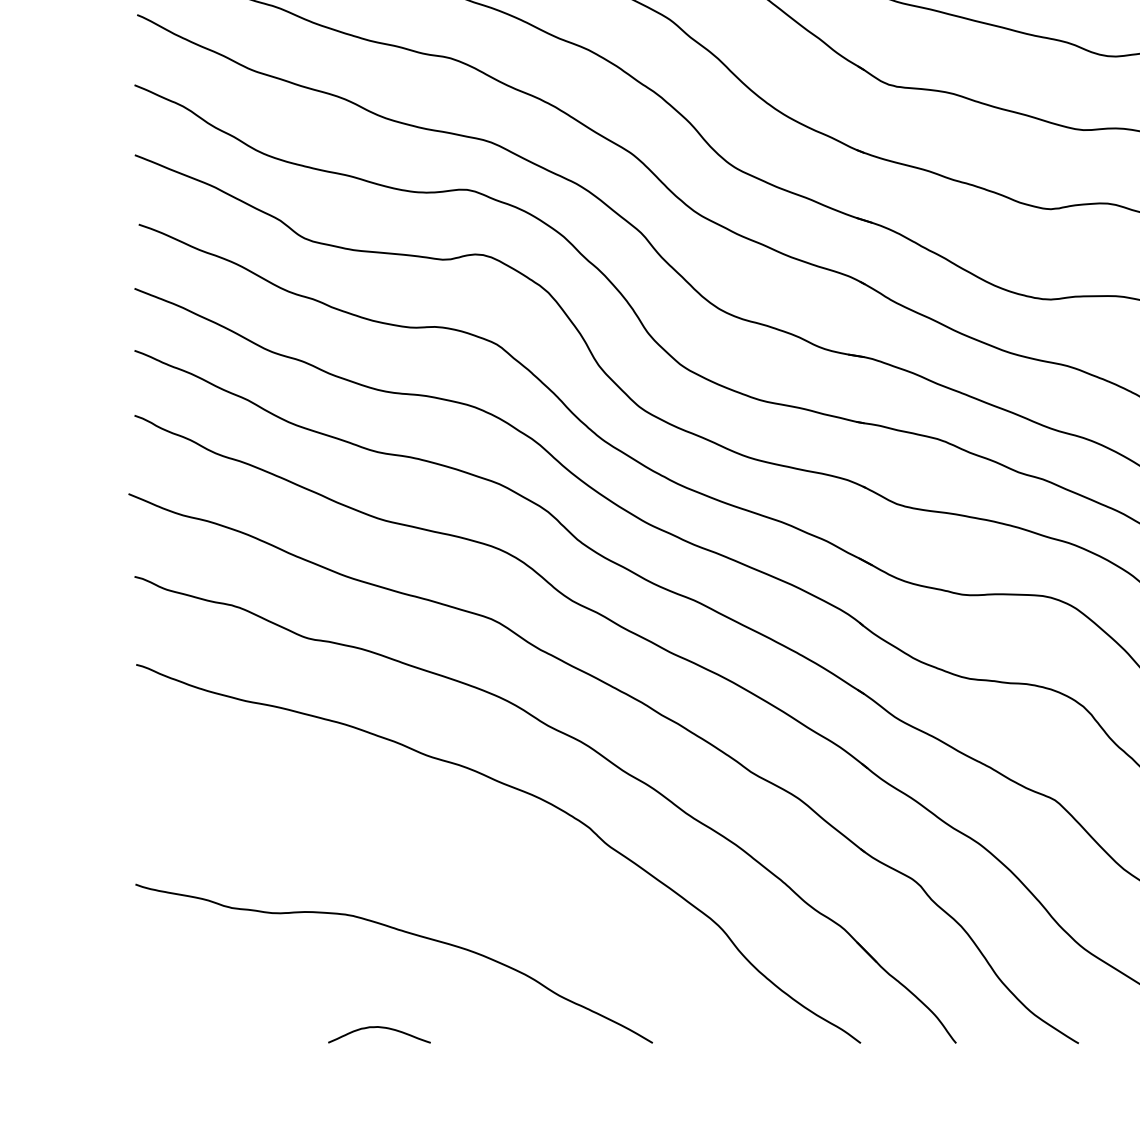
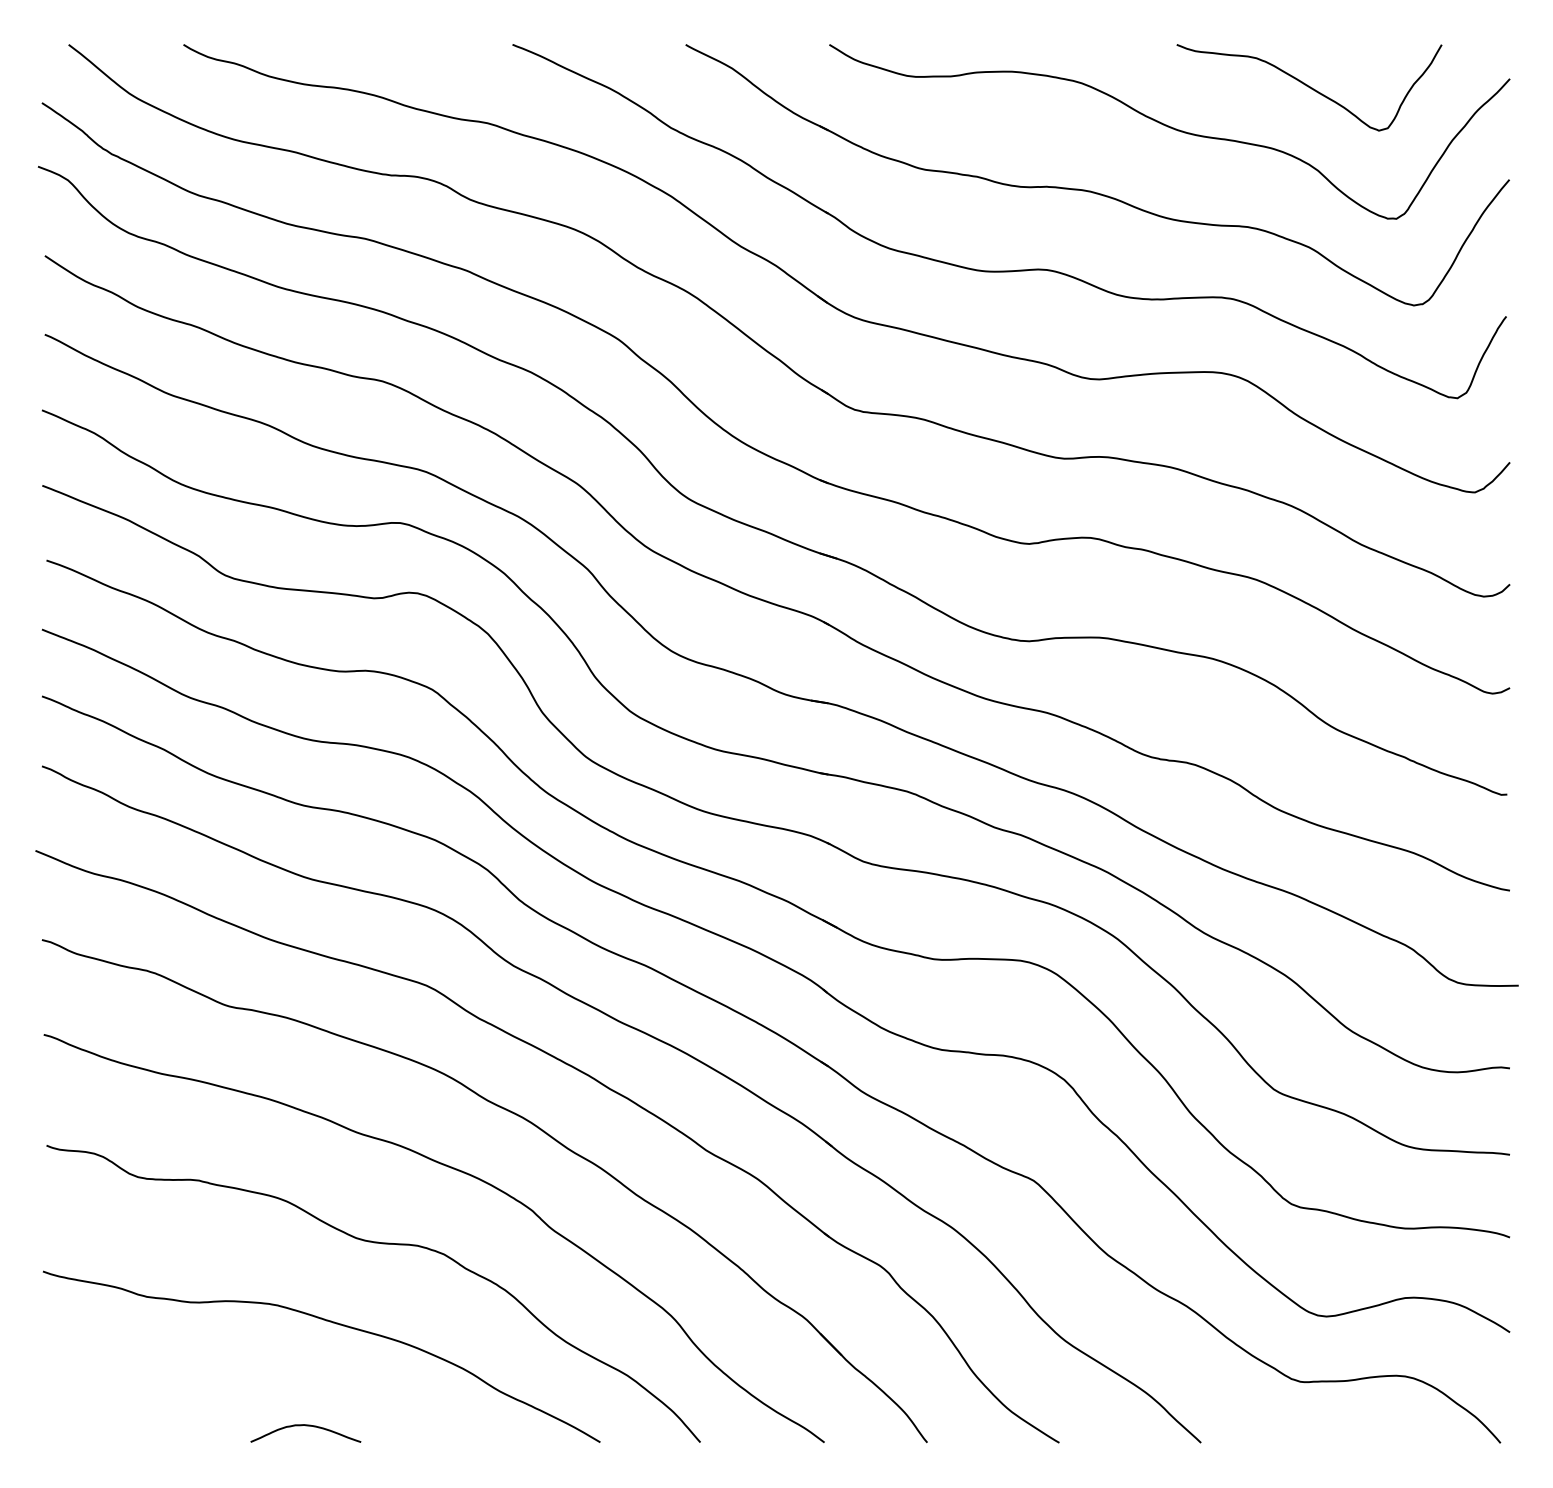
curve: (450, 859) -> (382, 1244), added

